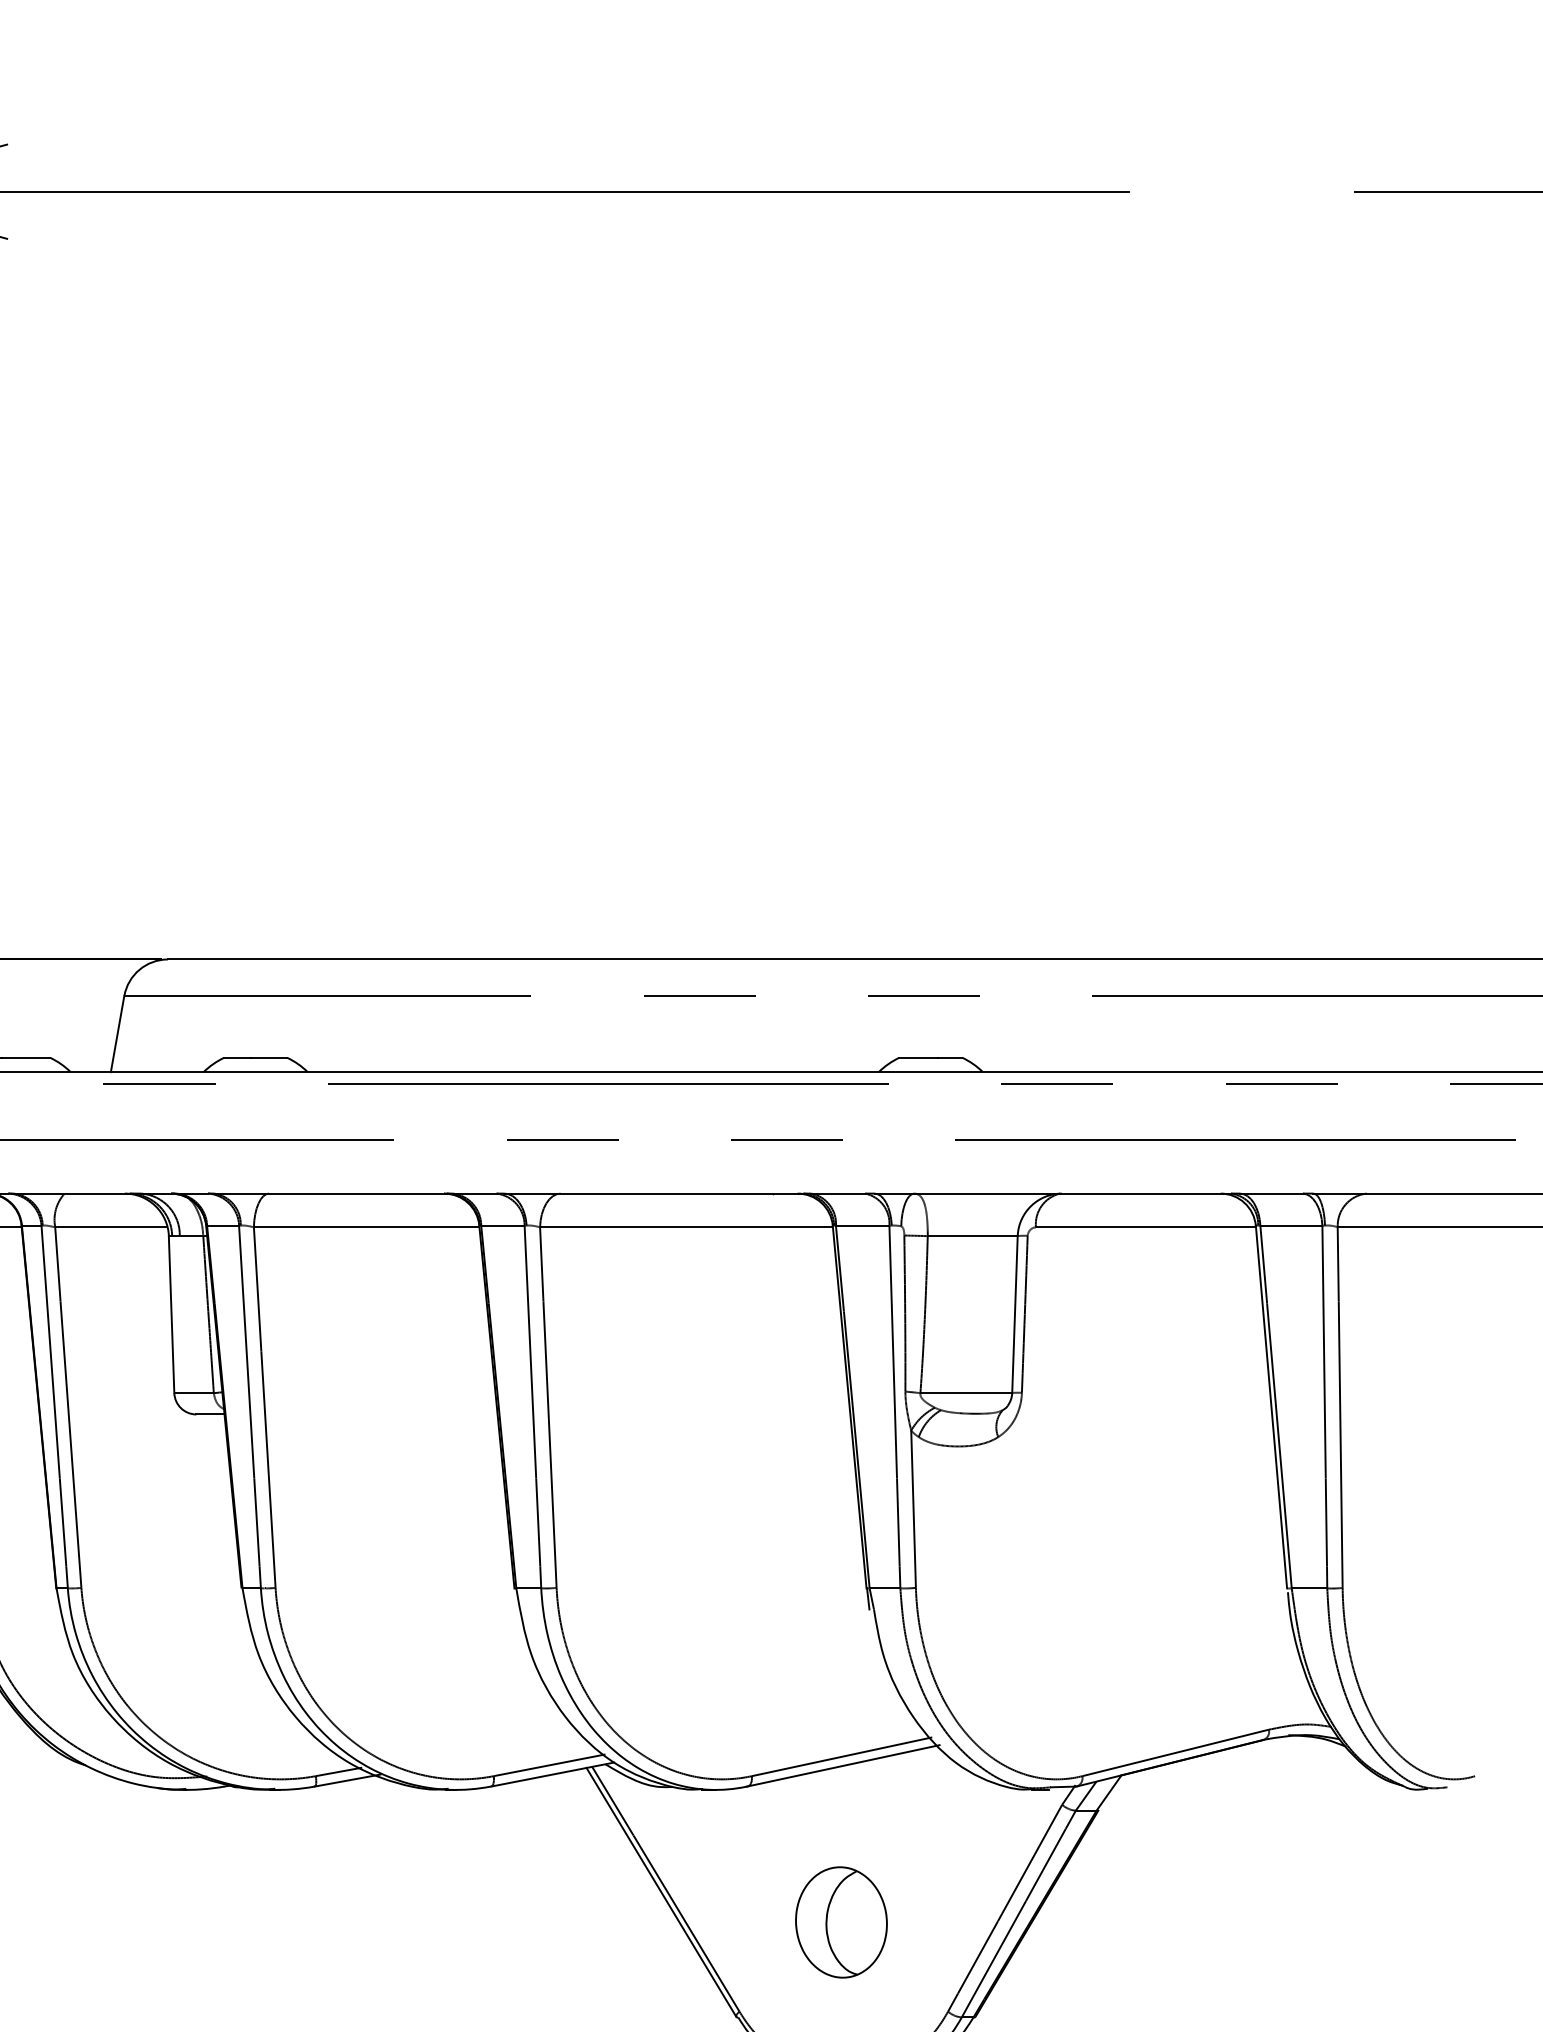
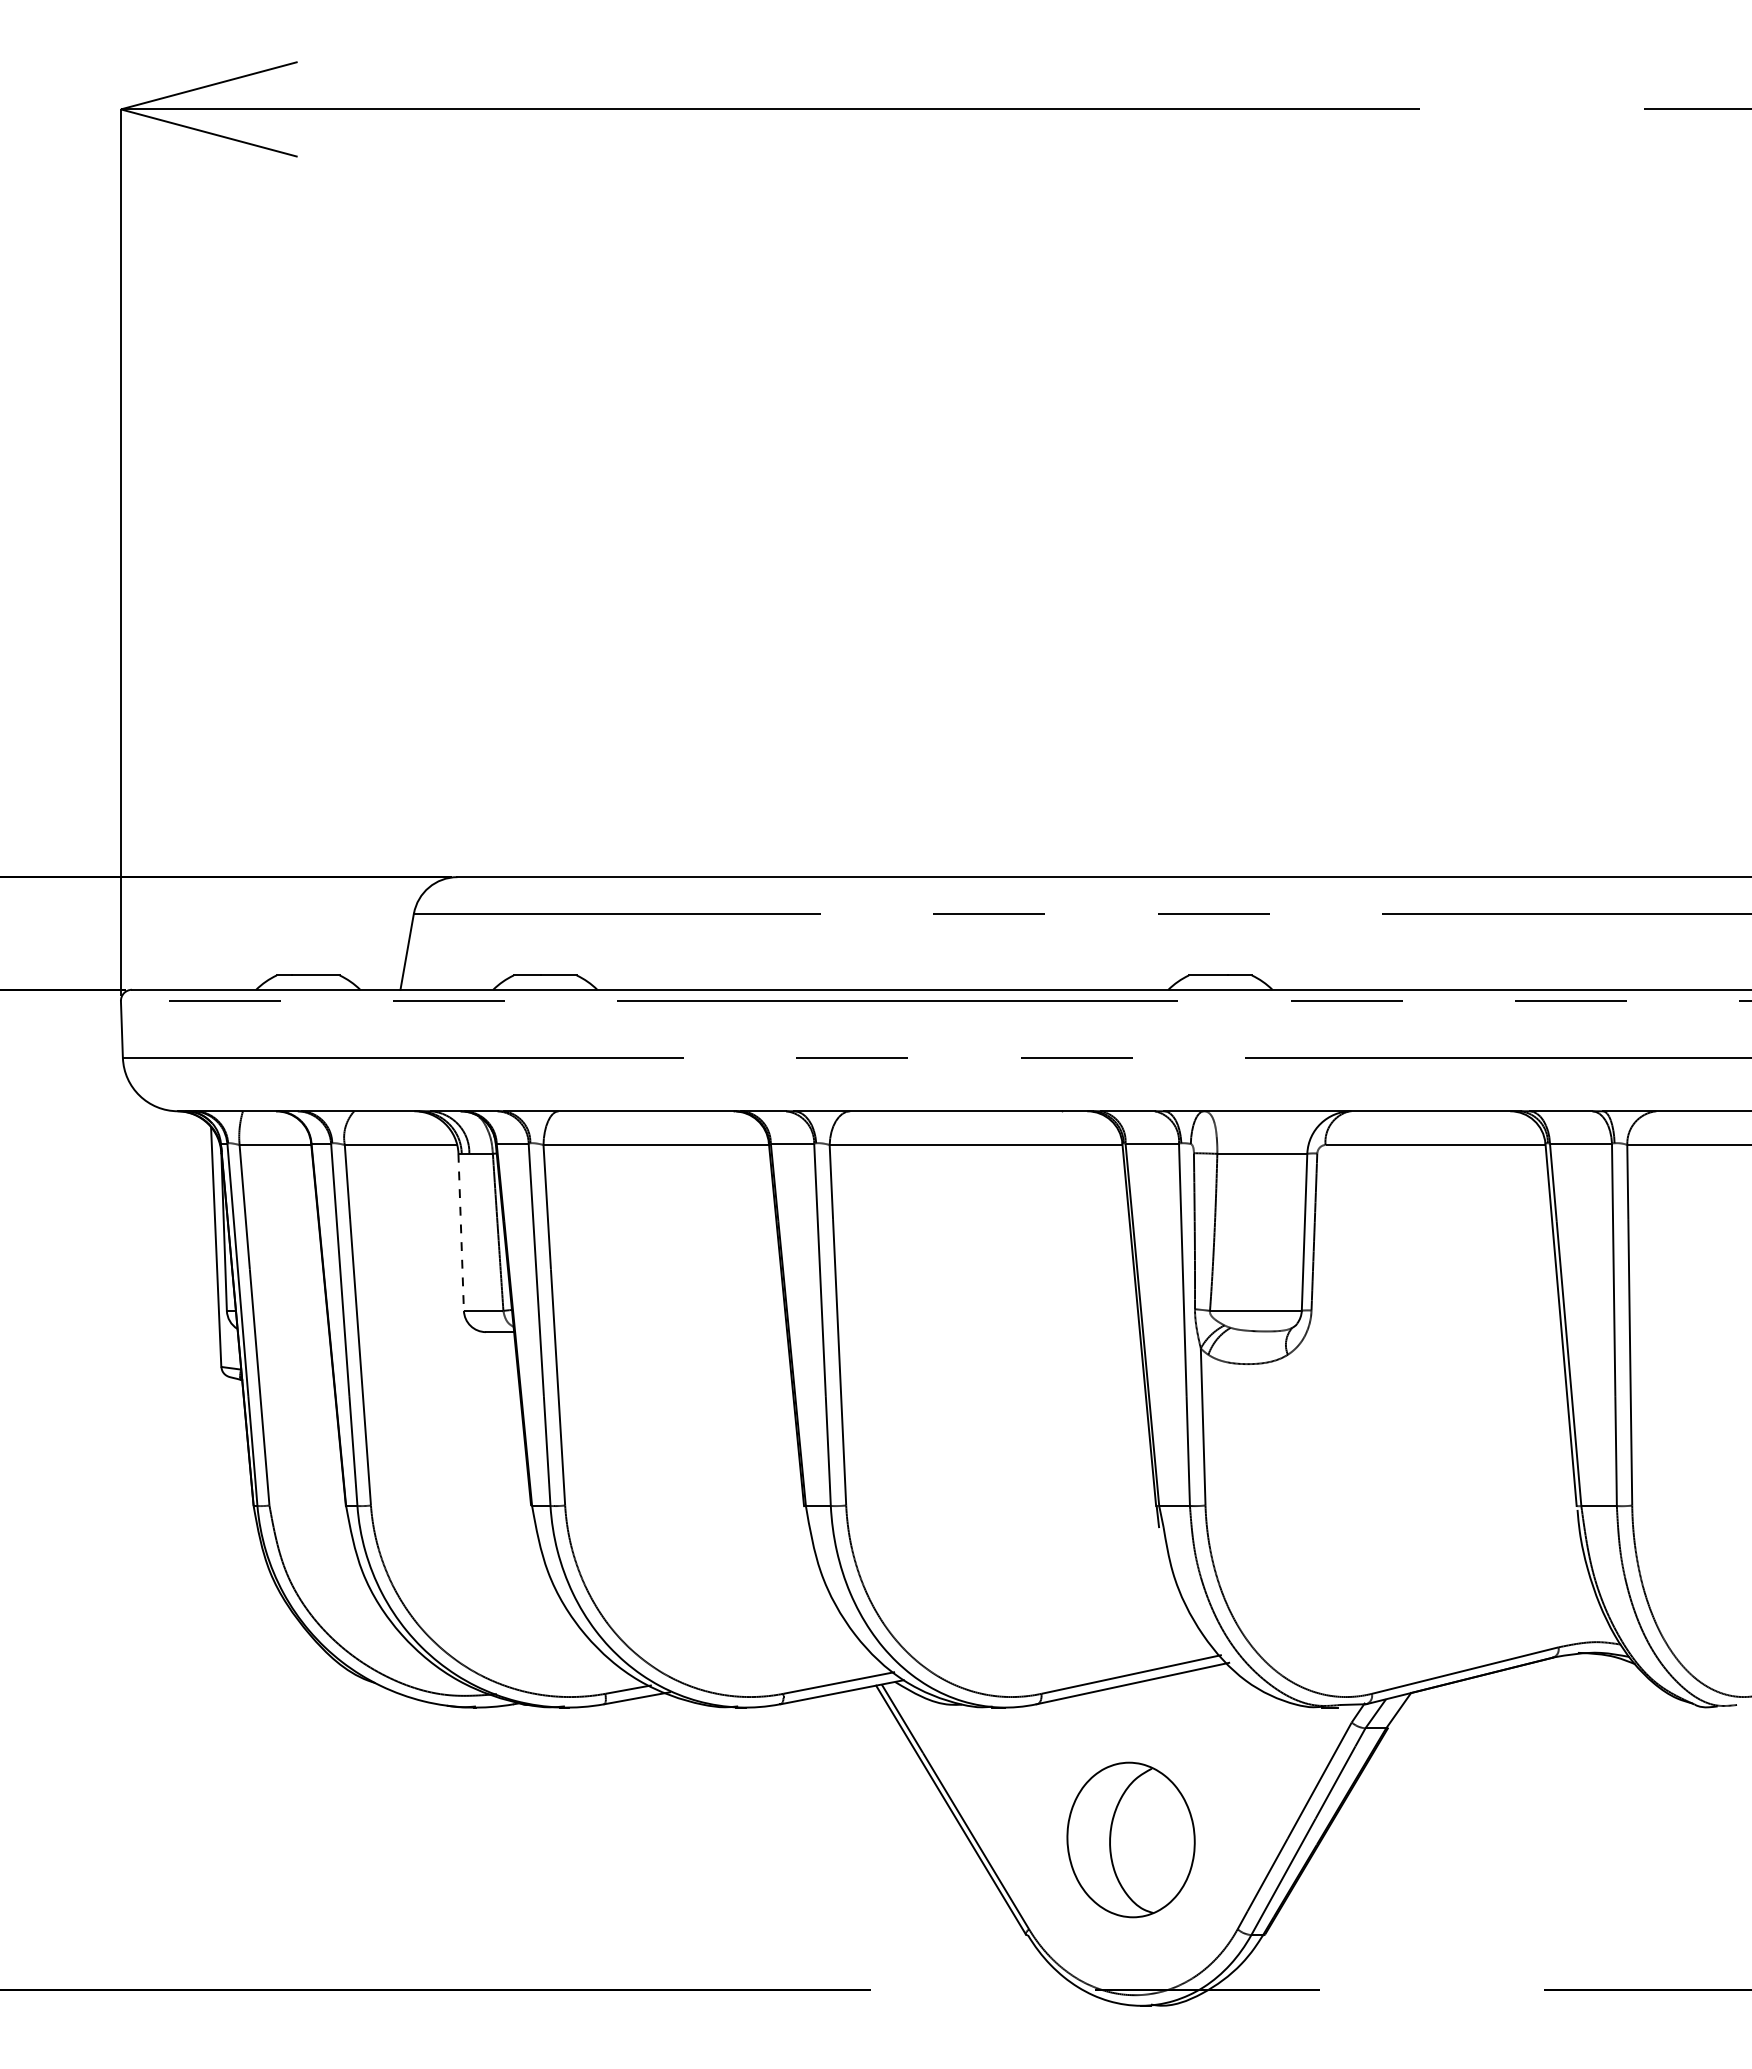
line: (171, 1314) -> (461, 1232), solid -> dashed
part: (840, 1922) -> (1130, 1840), size x1.4

